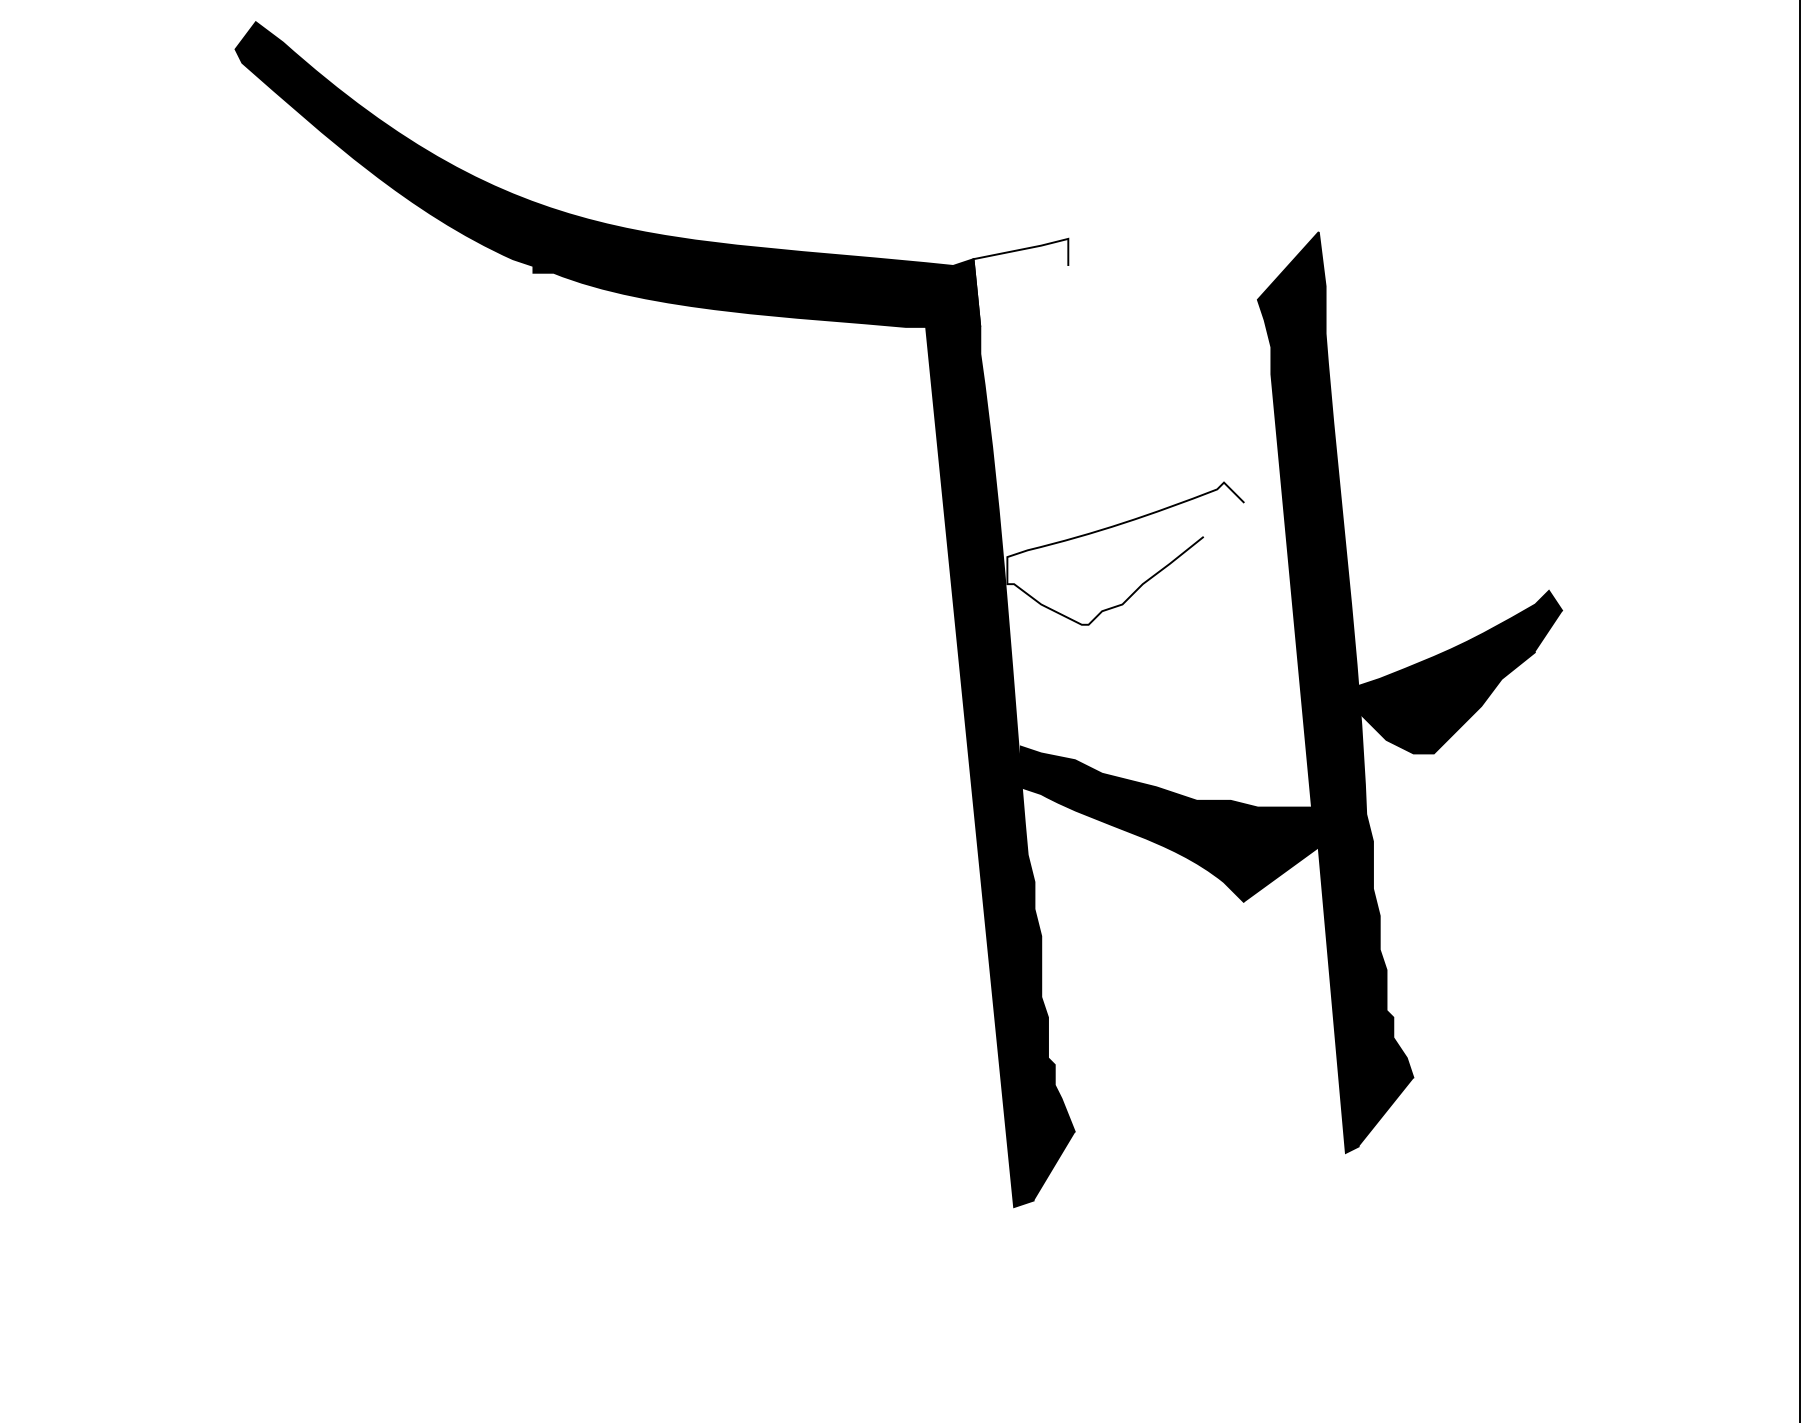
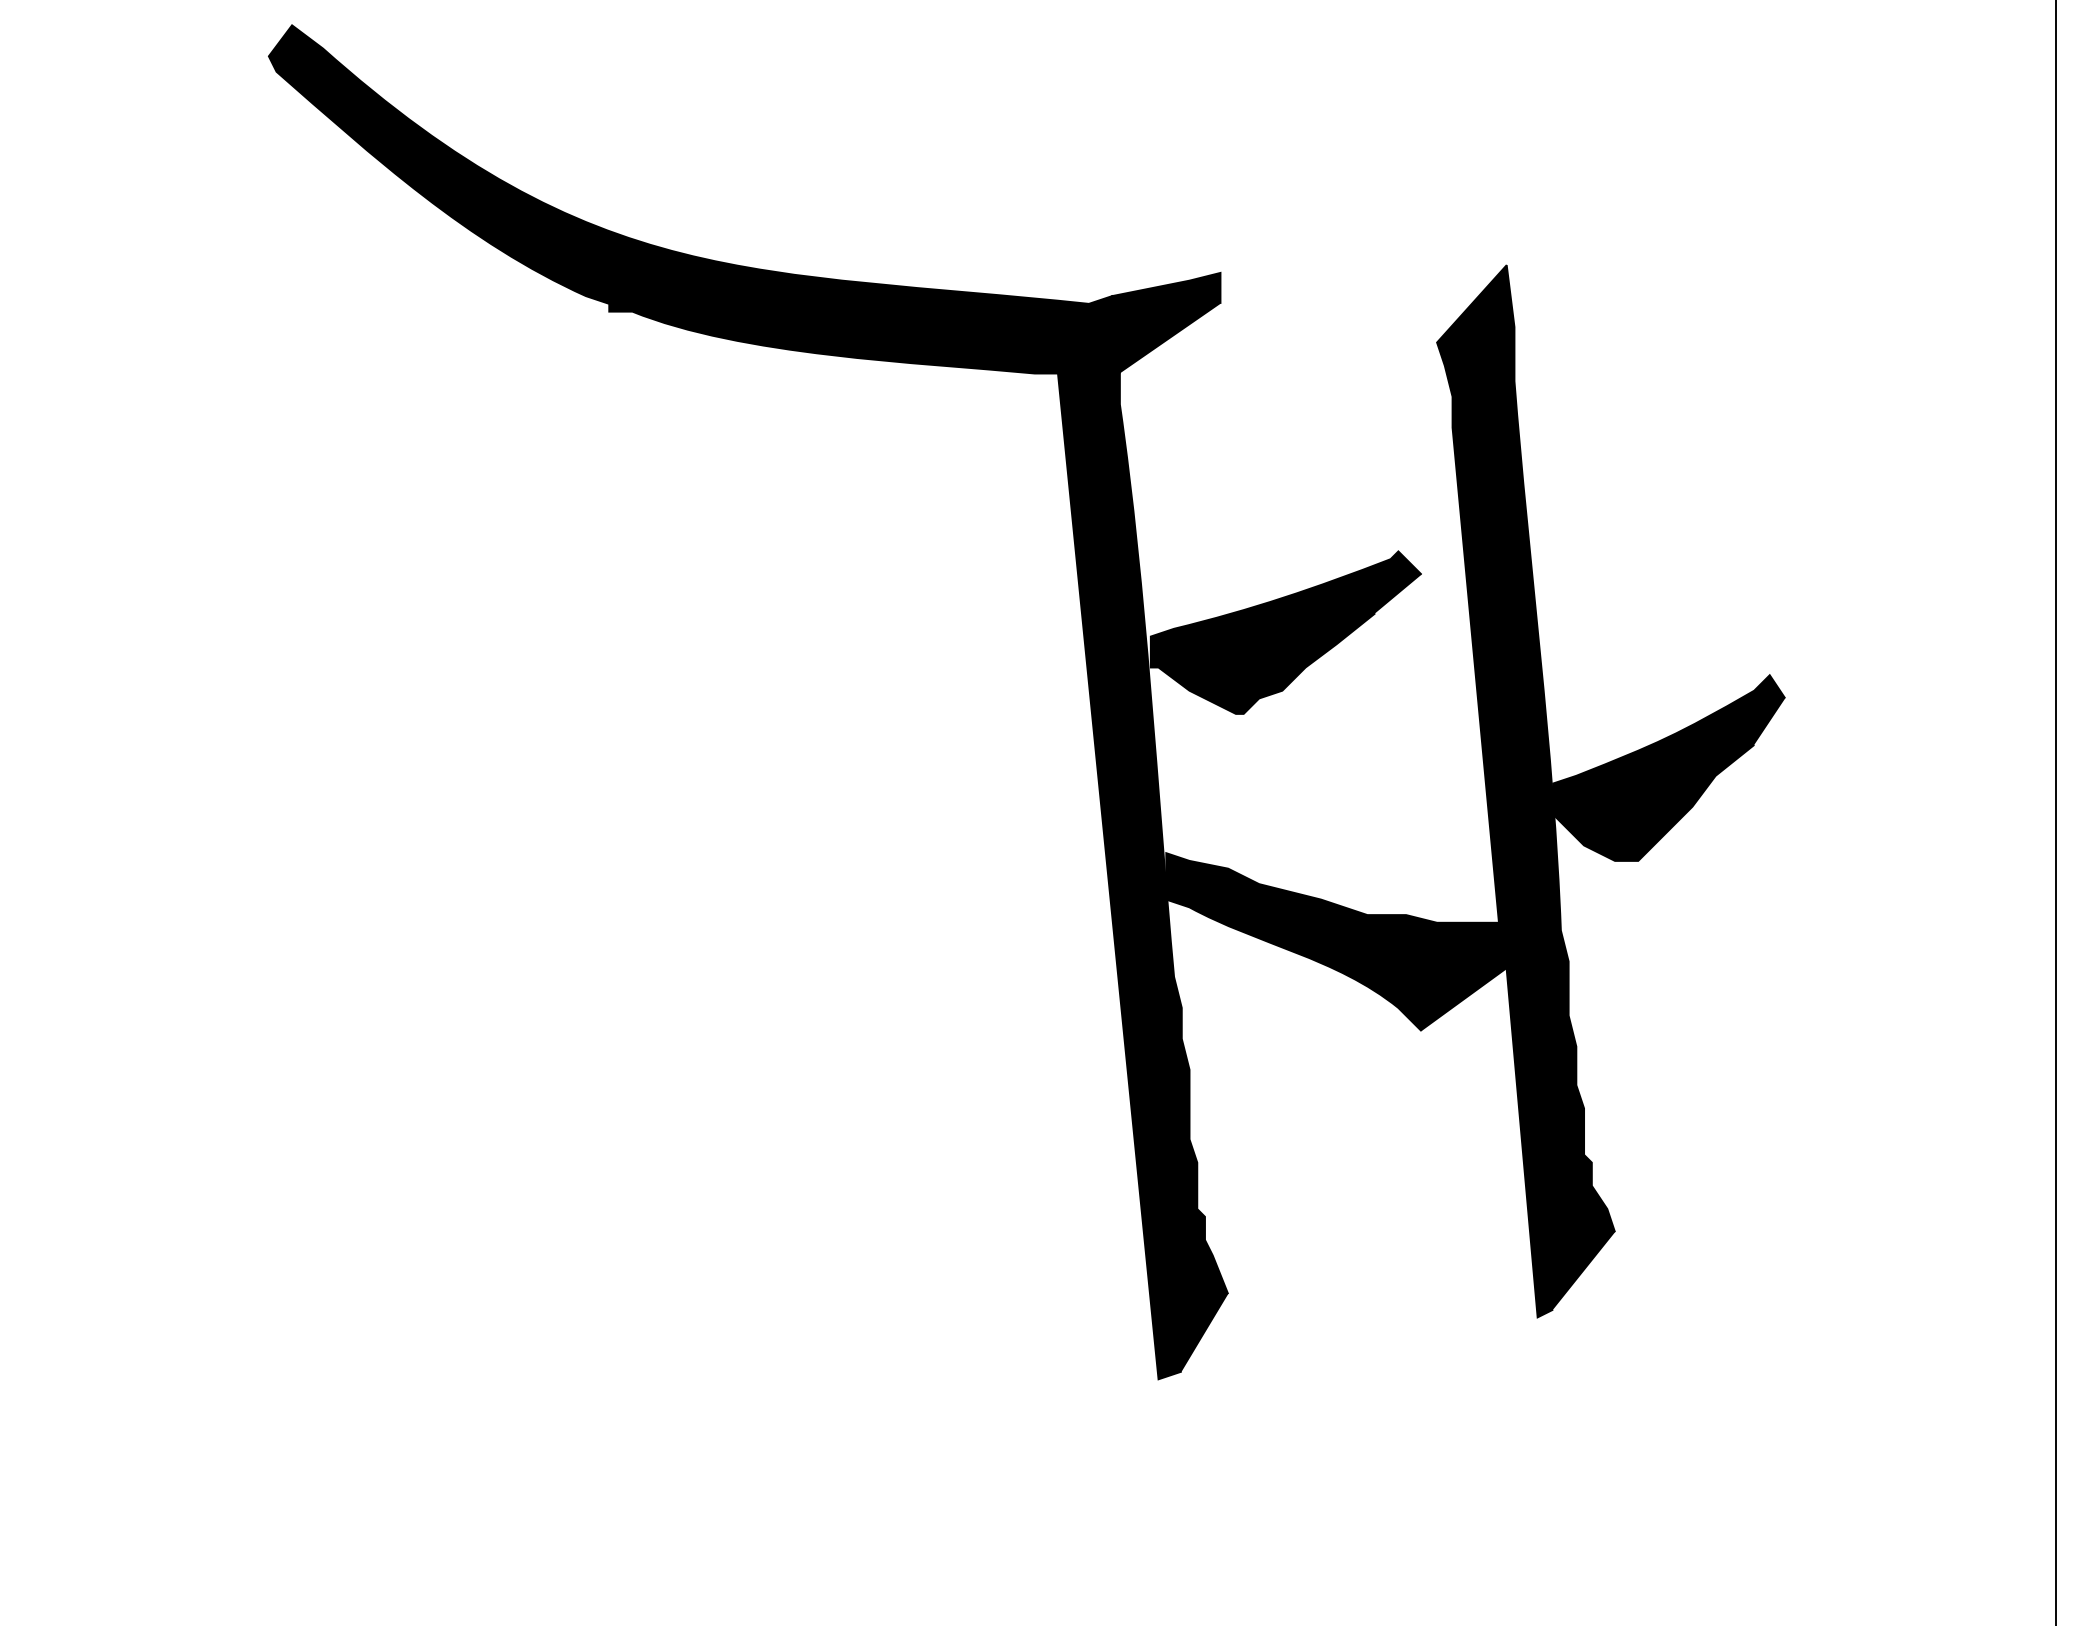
fill: (1021, 282) -> (1166, 322), added
fill: (1125, 553) -> (1285, 632), added

